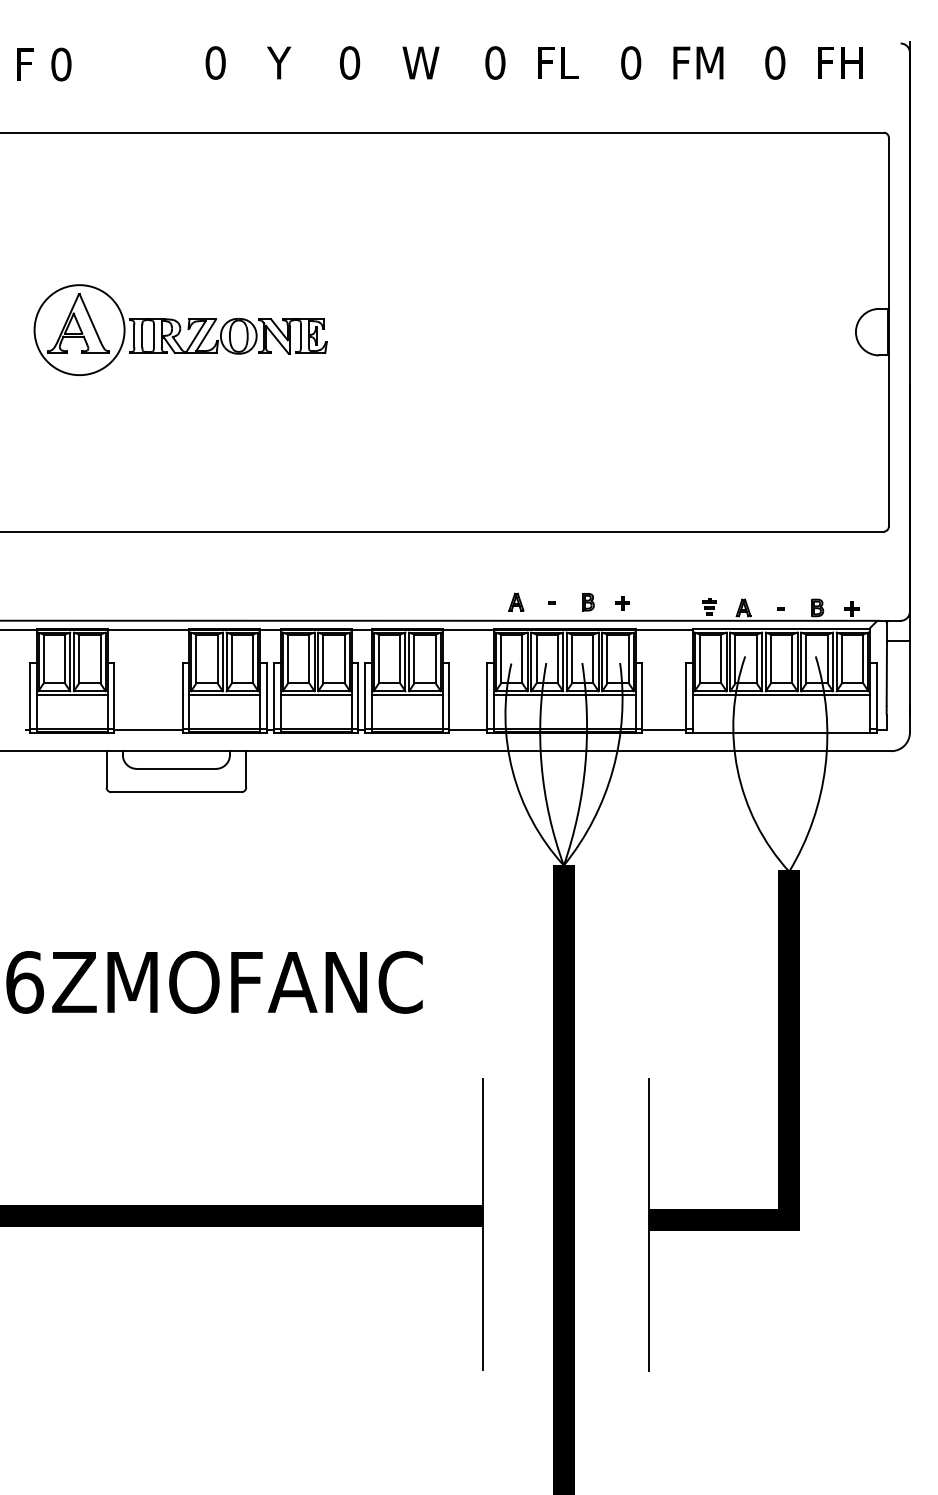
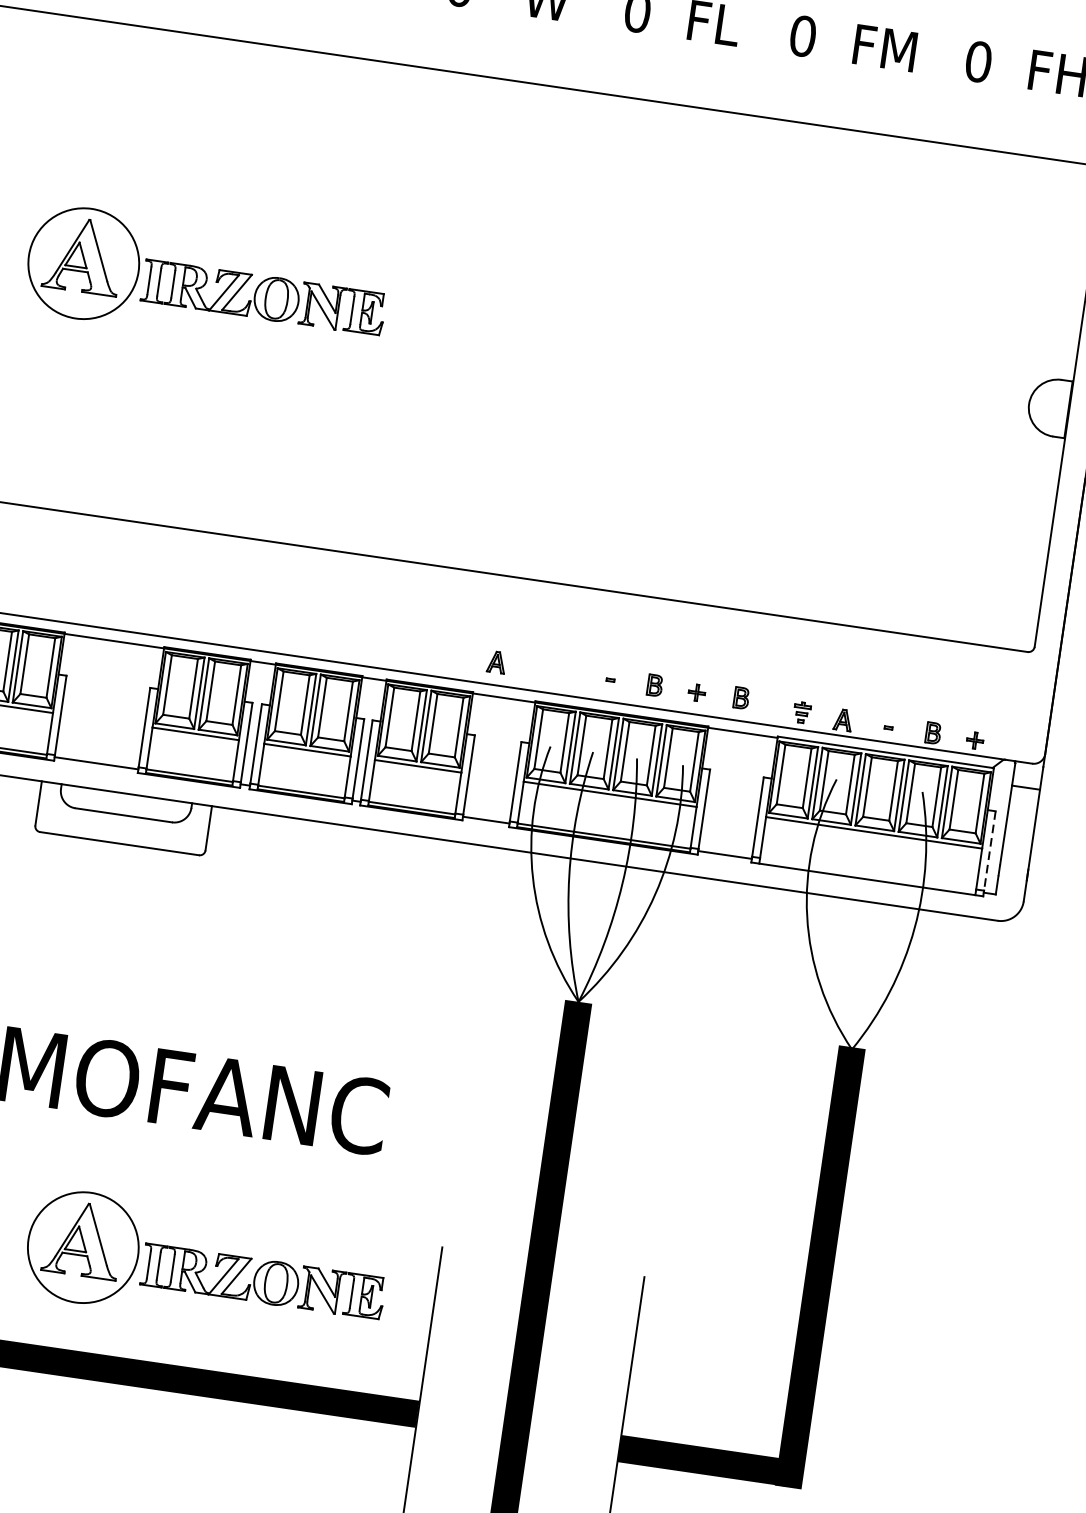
part: (516, 601) -> (497, 661), moved
part: (659, 602) -> (741, 698), added
line: (876, 695) -> (989, 850), solid -> dashed
part: (295, 1120) -> (206, 1264), added

